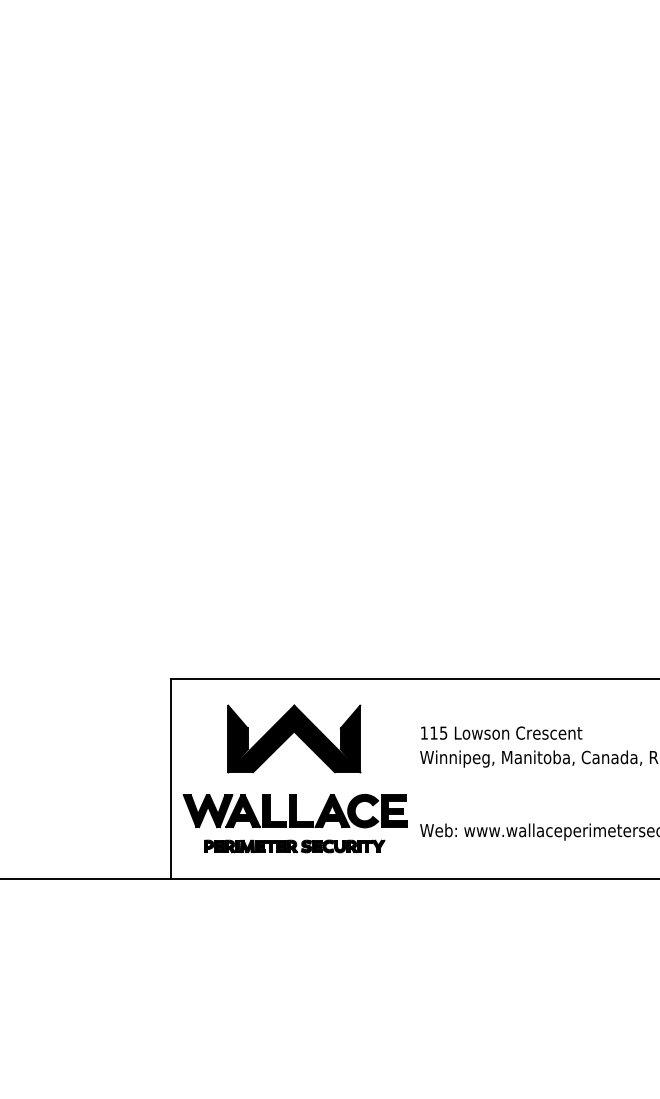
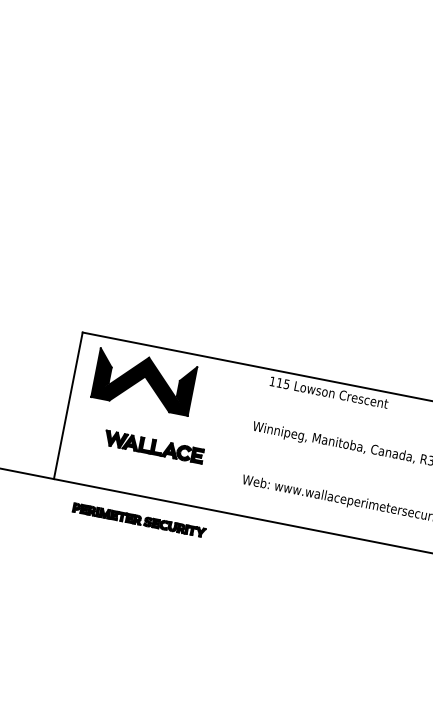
text: (501, 732) -> (329, 392), moved
part: (294, 738) -> (144, 381), moved
part: (294, 811) -> (153, 447), size x0.6
part: (294, 846) -> (139, 520), moved

